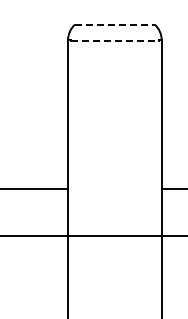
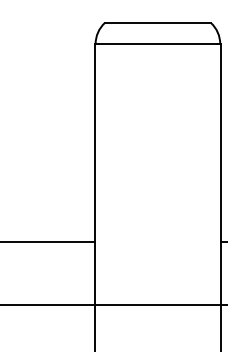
line: (114, 24) -> (157, 22), dashed -> solid
line: (115, 40) -> (158, 44), dashed -> solid

